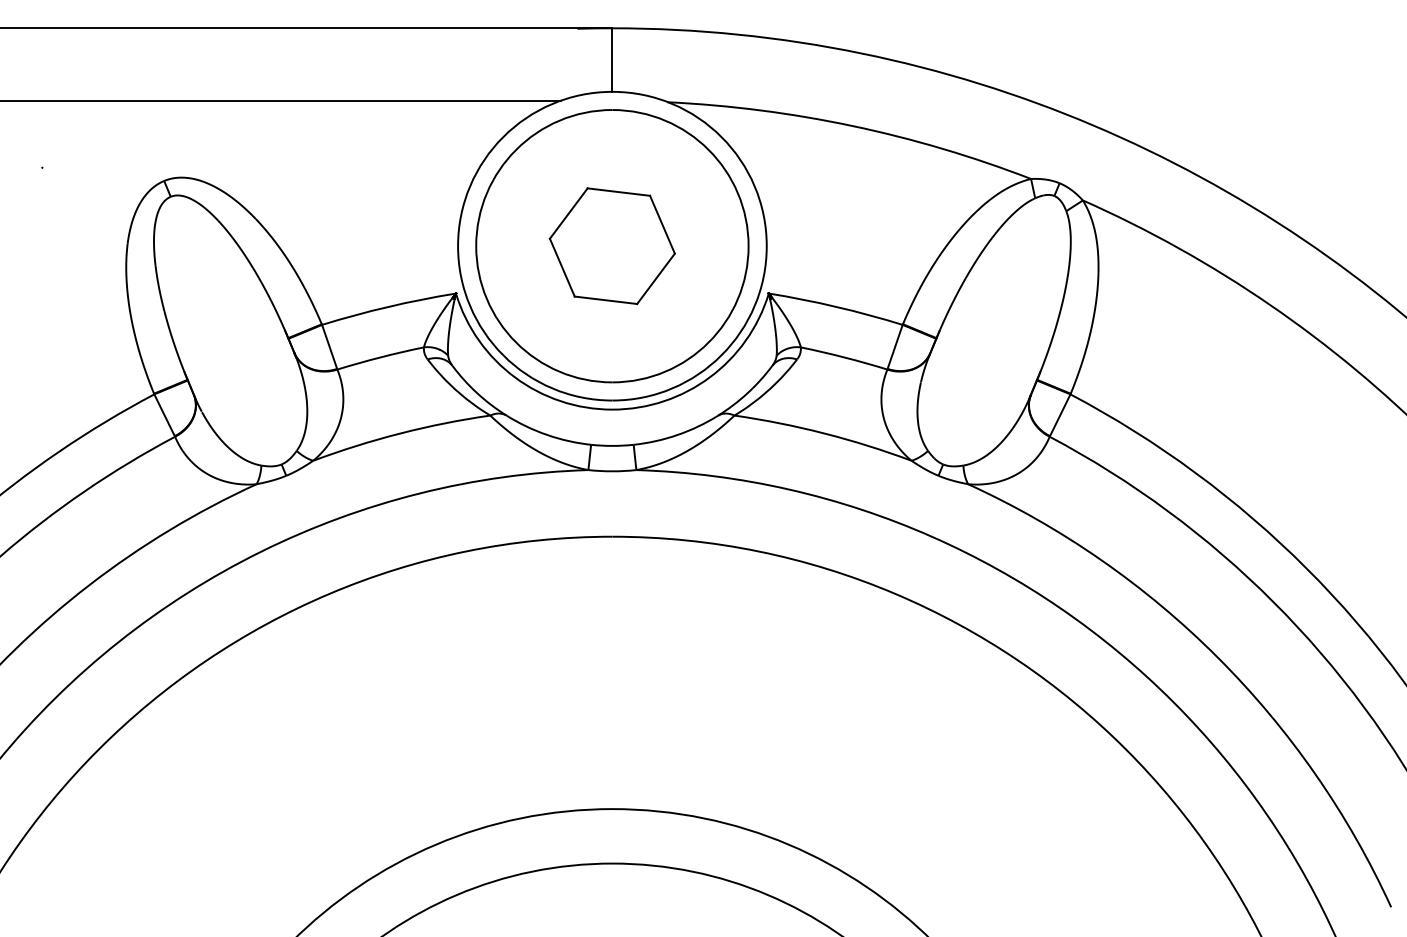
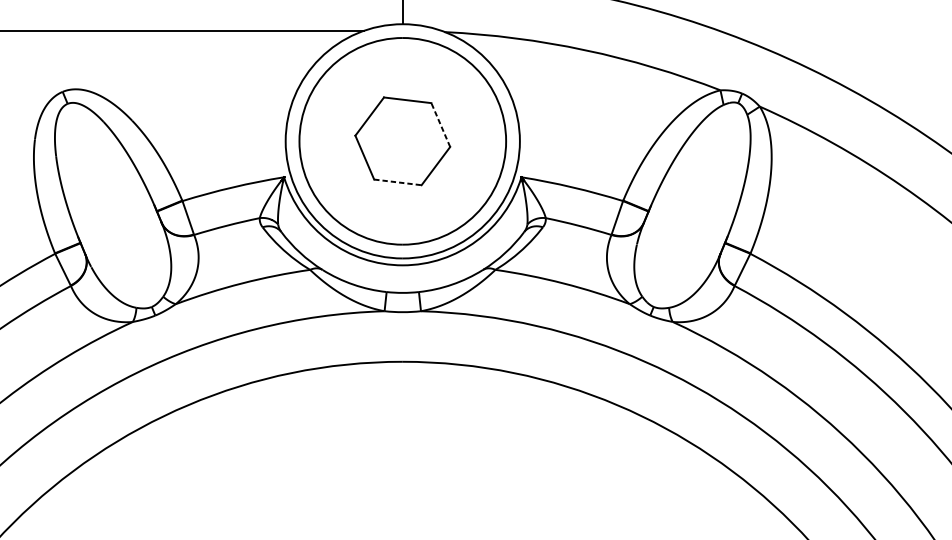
line: (662, 224) -> (440, 124), solid -> dashed
line: (606, 300) -> (398, 182), solid -> dashed

